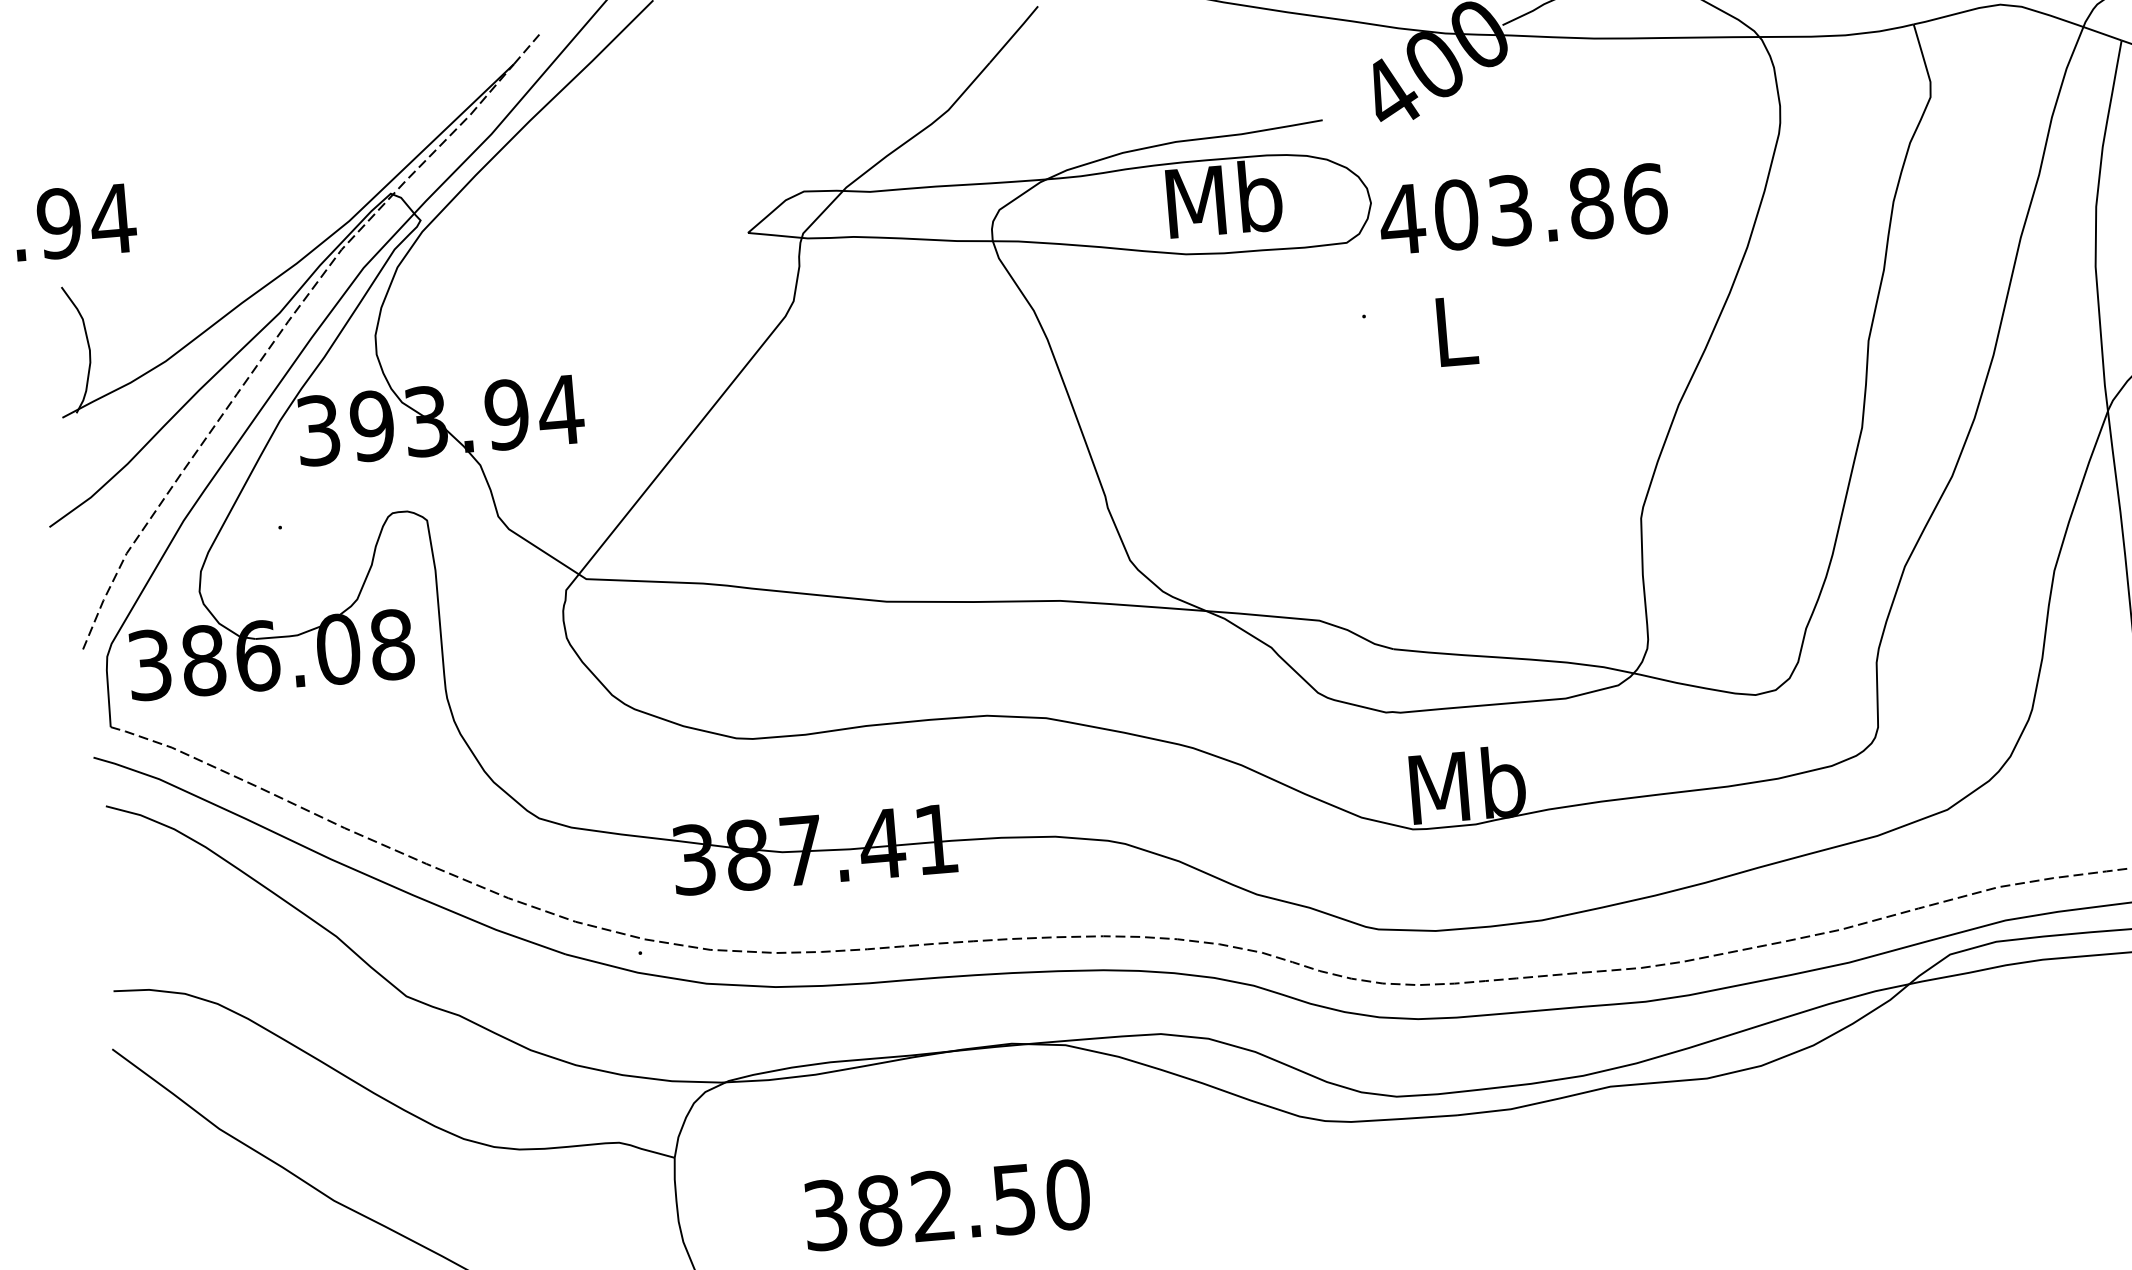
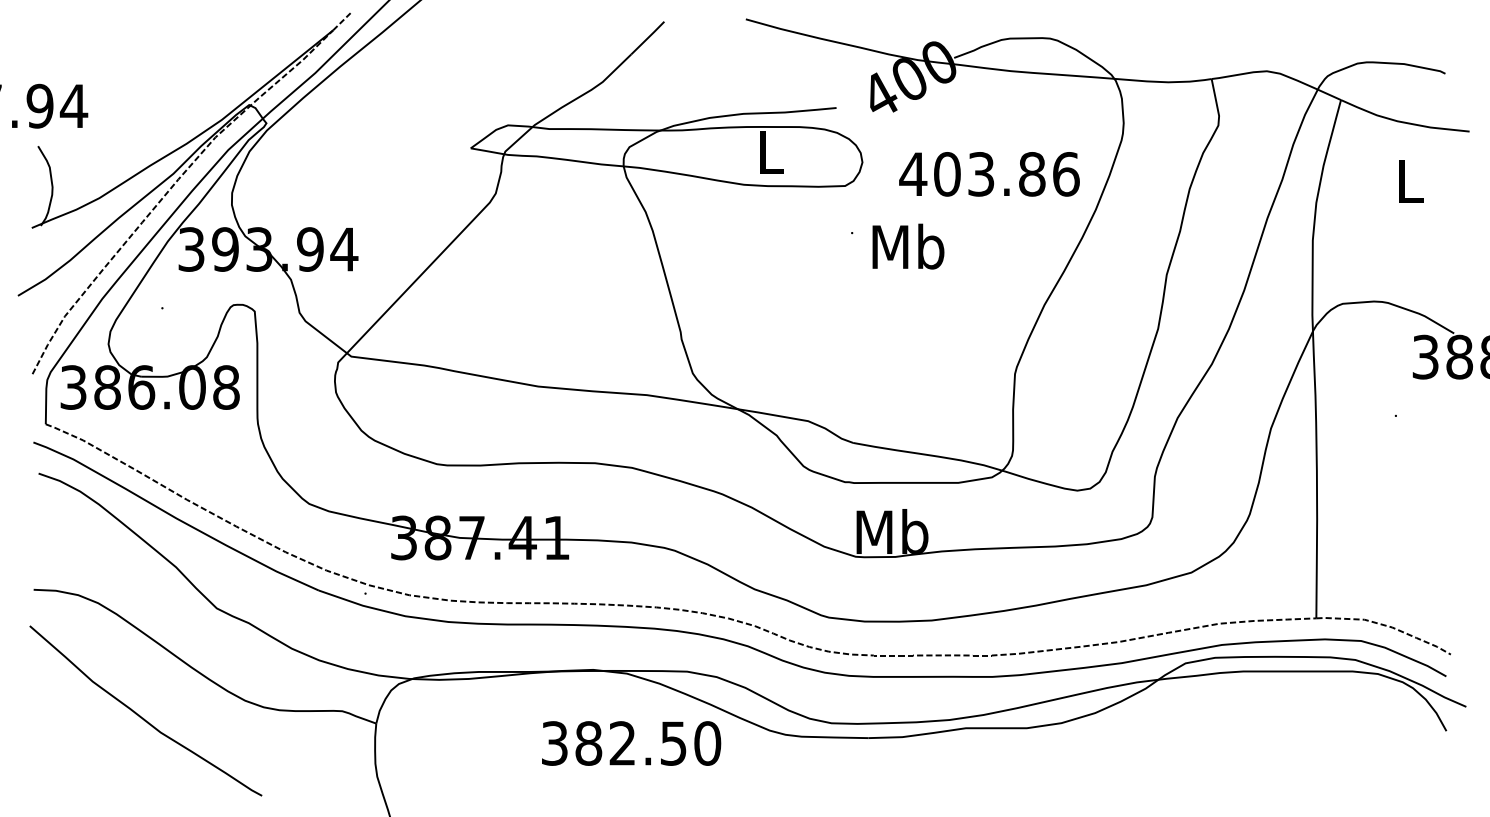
text: (1223, 198) -> (770, 151), Mb -> L
text: (1523, 209) -> (989, 174), moved
text: (1455, 330) -> (908, 246), L -> Mb
text: (947, 1205) -> (631, 743), moved

